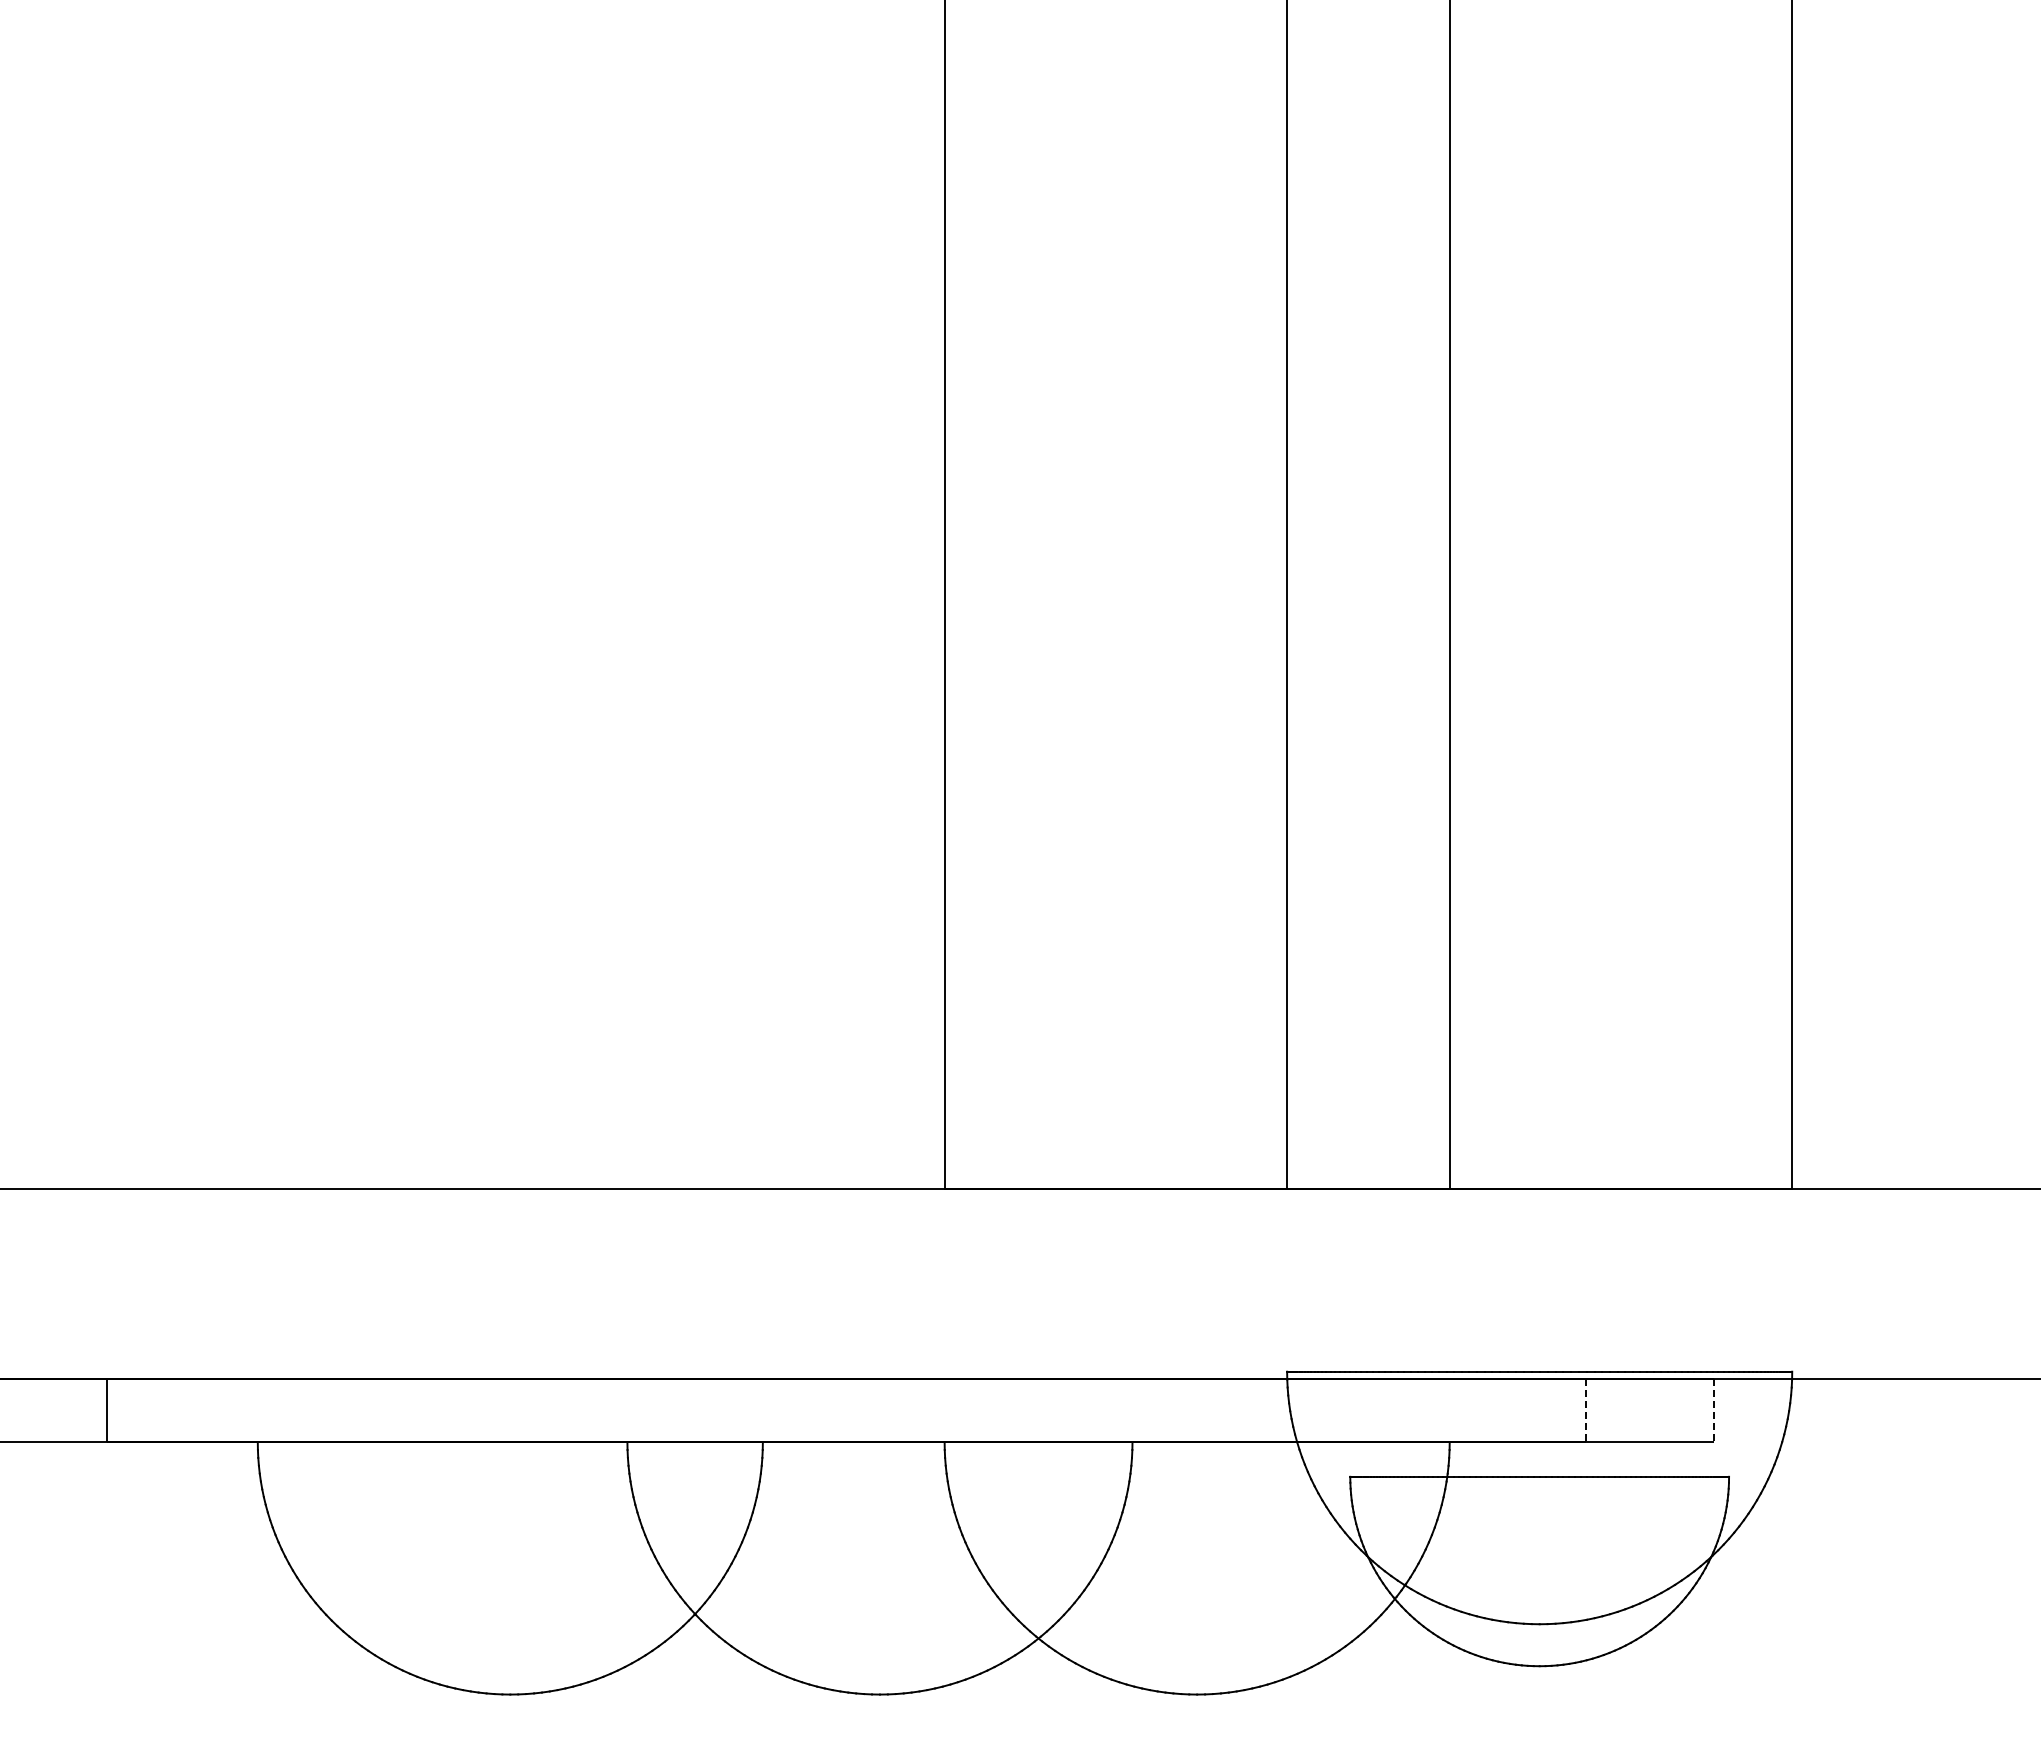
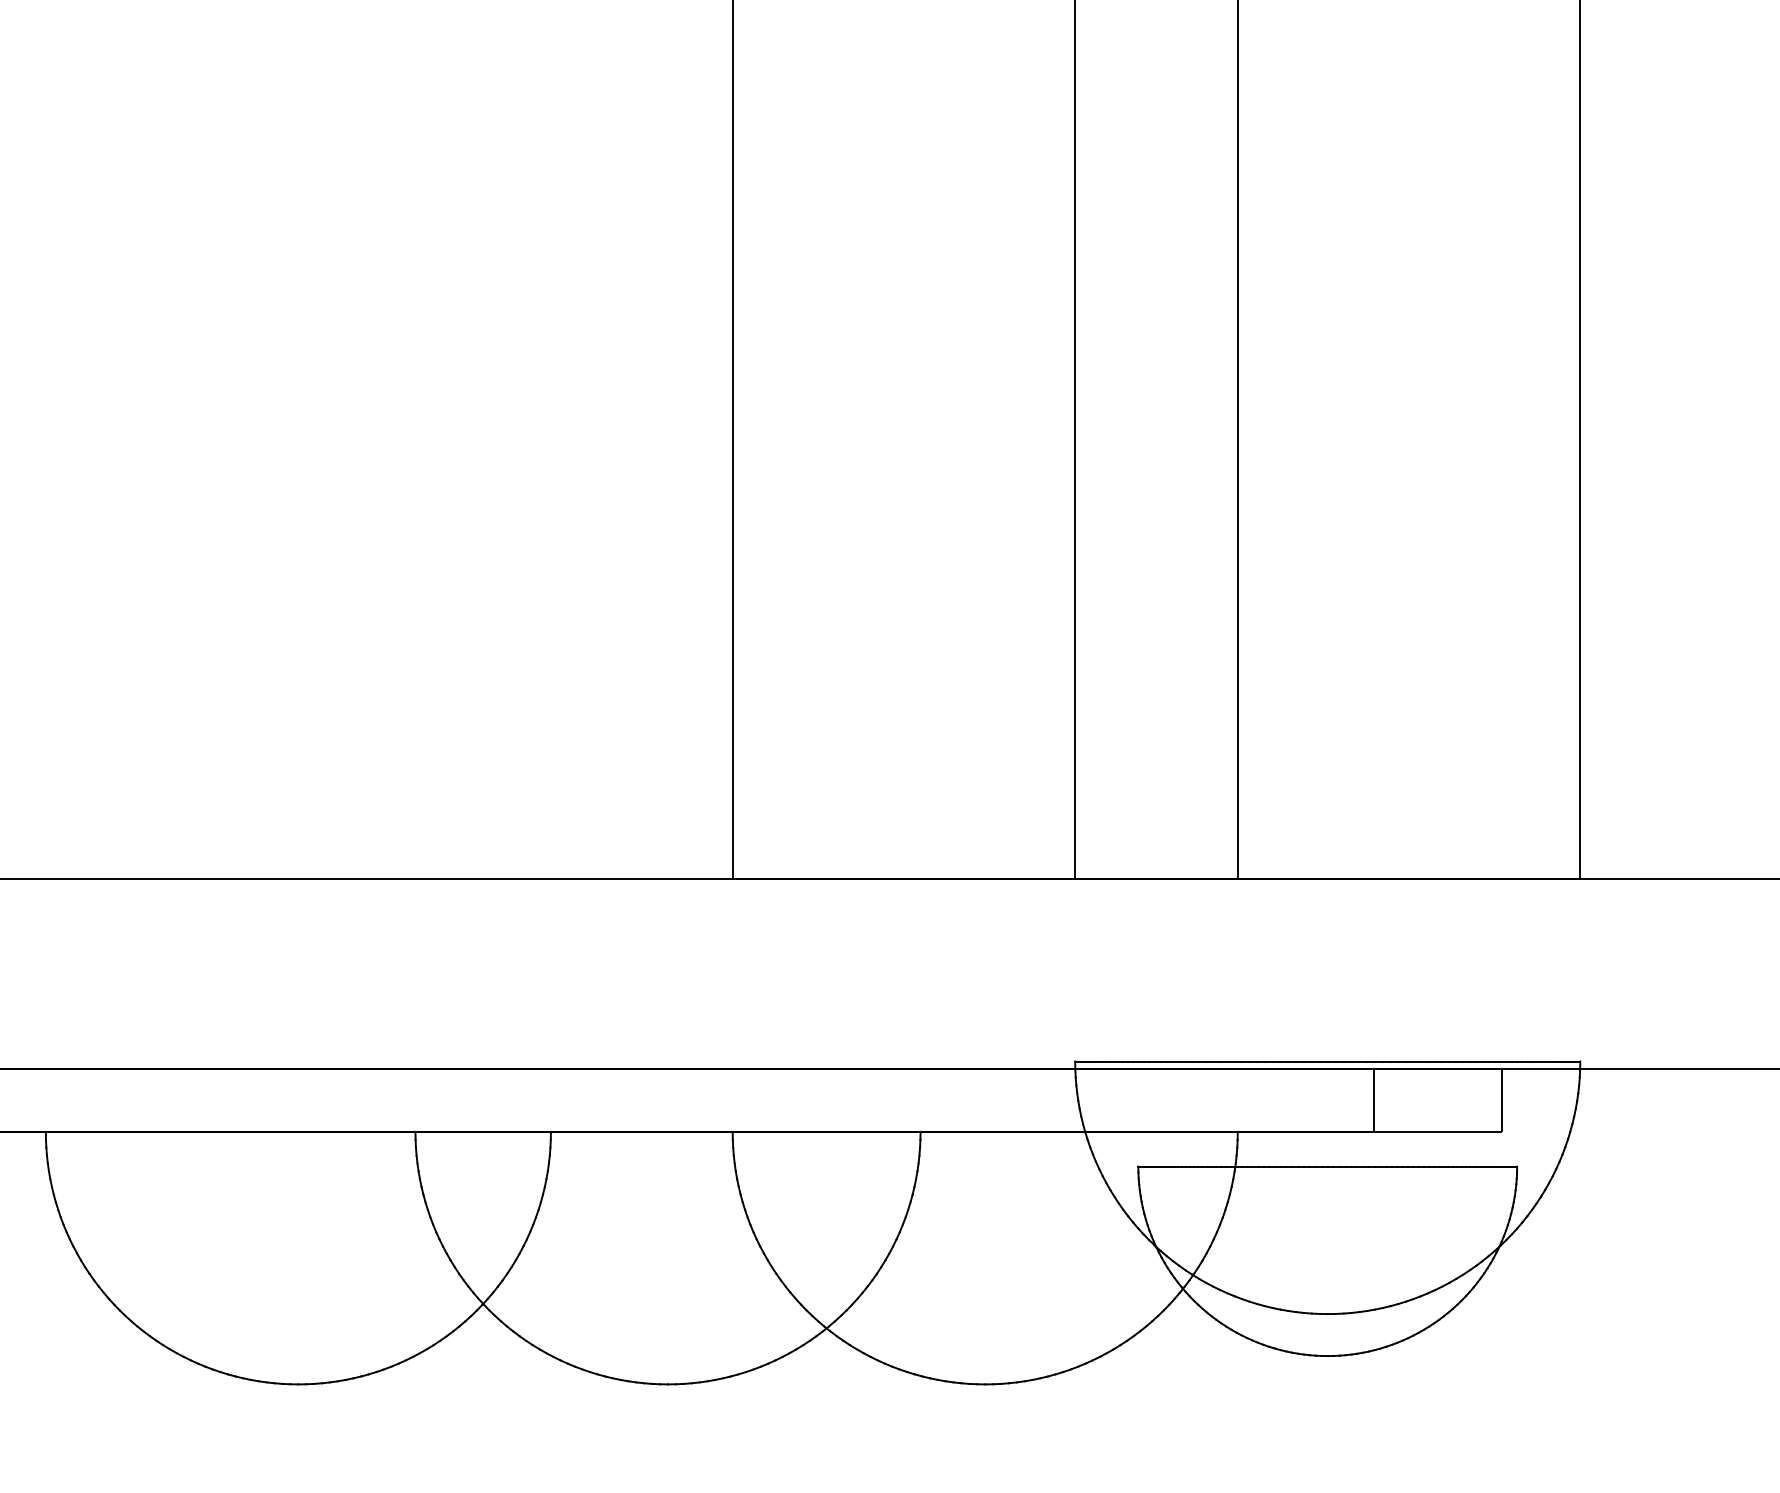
line: (1585, 1410) -> (1373, 1100), dashed -> solid
line: (1713, 1410) -> (1501, 1100), dashed -> solid

